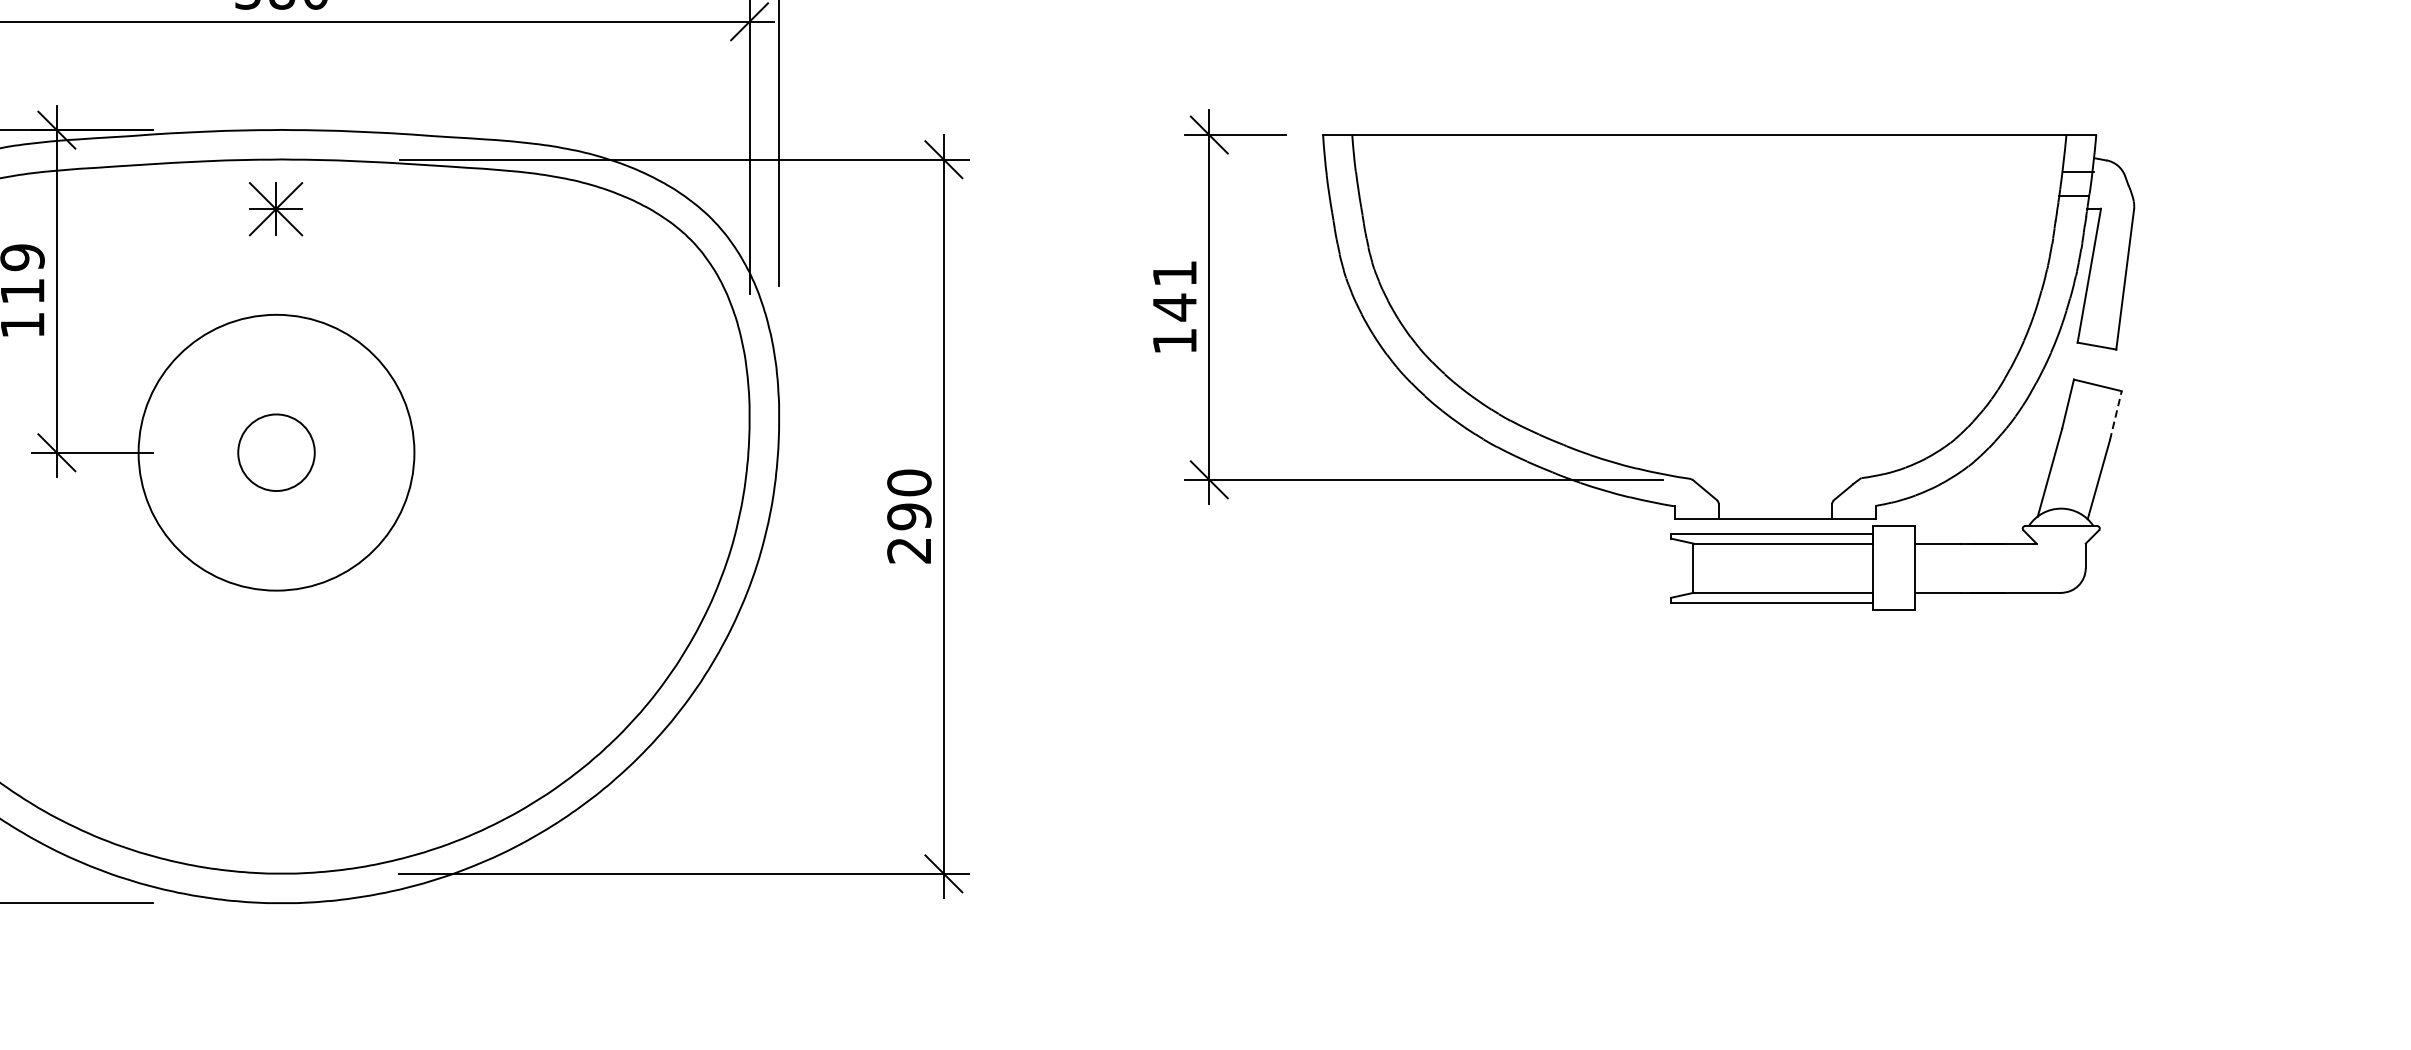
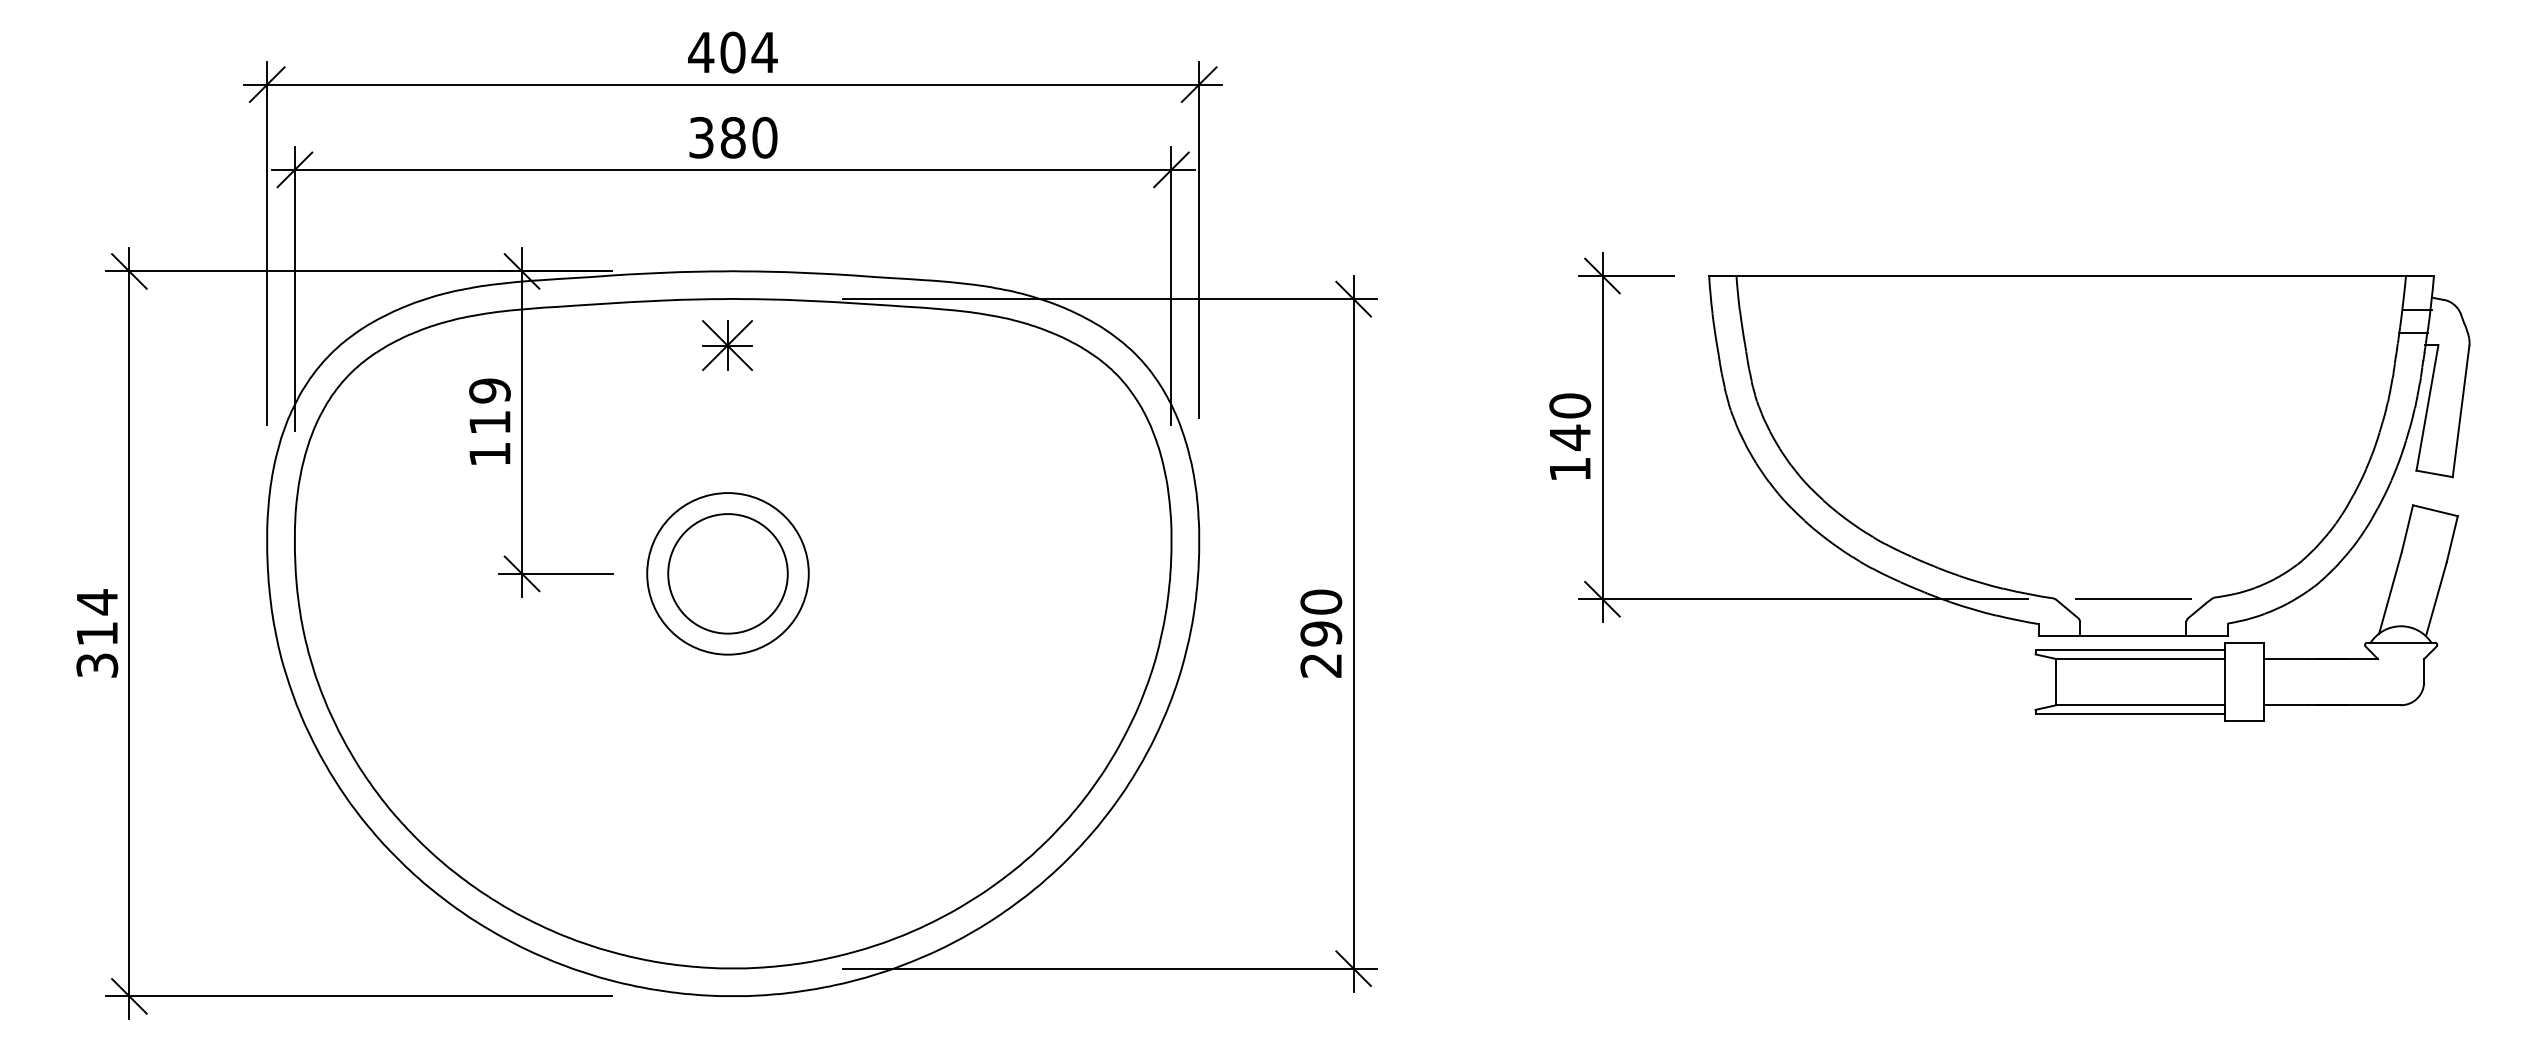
text: (1175, 273) -> (1570, 405), 141 -> 140
line: (2116, 416) -> (2452, 539), dashed -> solid
circle: (275, 452) -> (727, 573), size x0.62
circle: (275, 452) -> (727, 573), size x1.67
line: (1775, 479) -> (2133, 598), added

